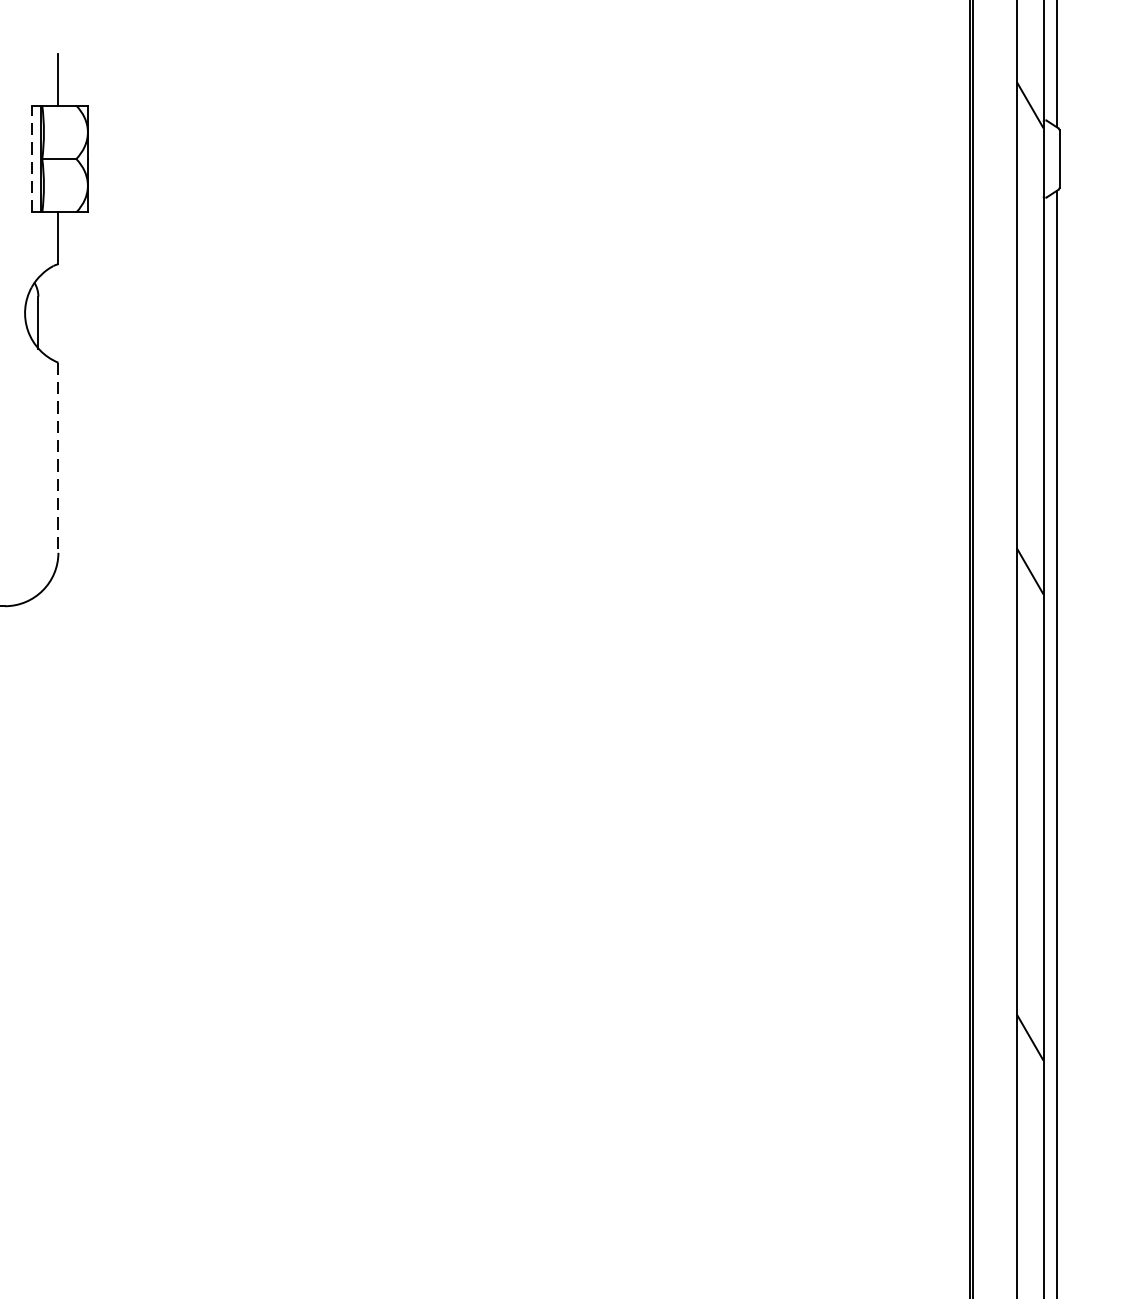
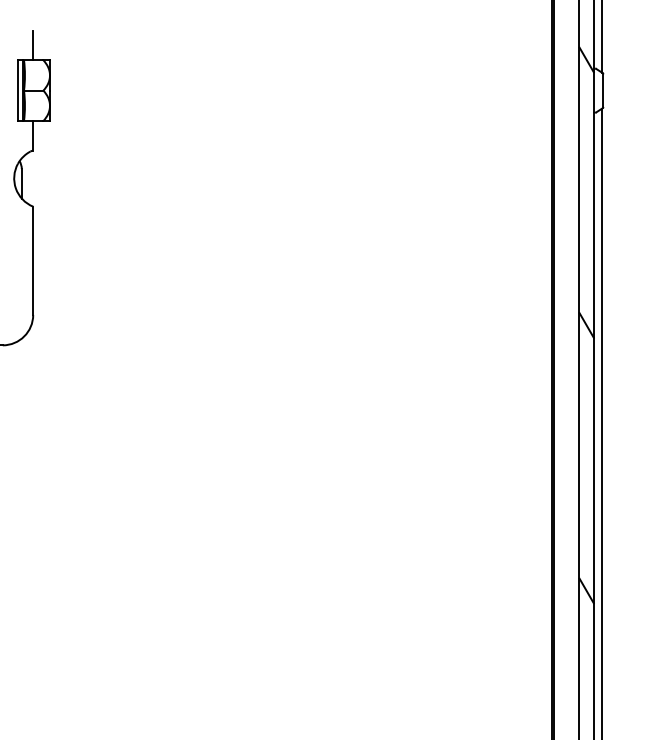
line: (32, 158) -> (18, 90), dashed -> solid
line: (58, 458) -> (33, 261), dashed -> solid

